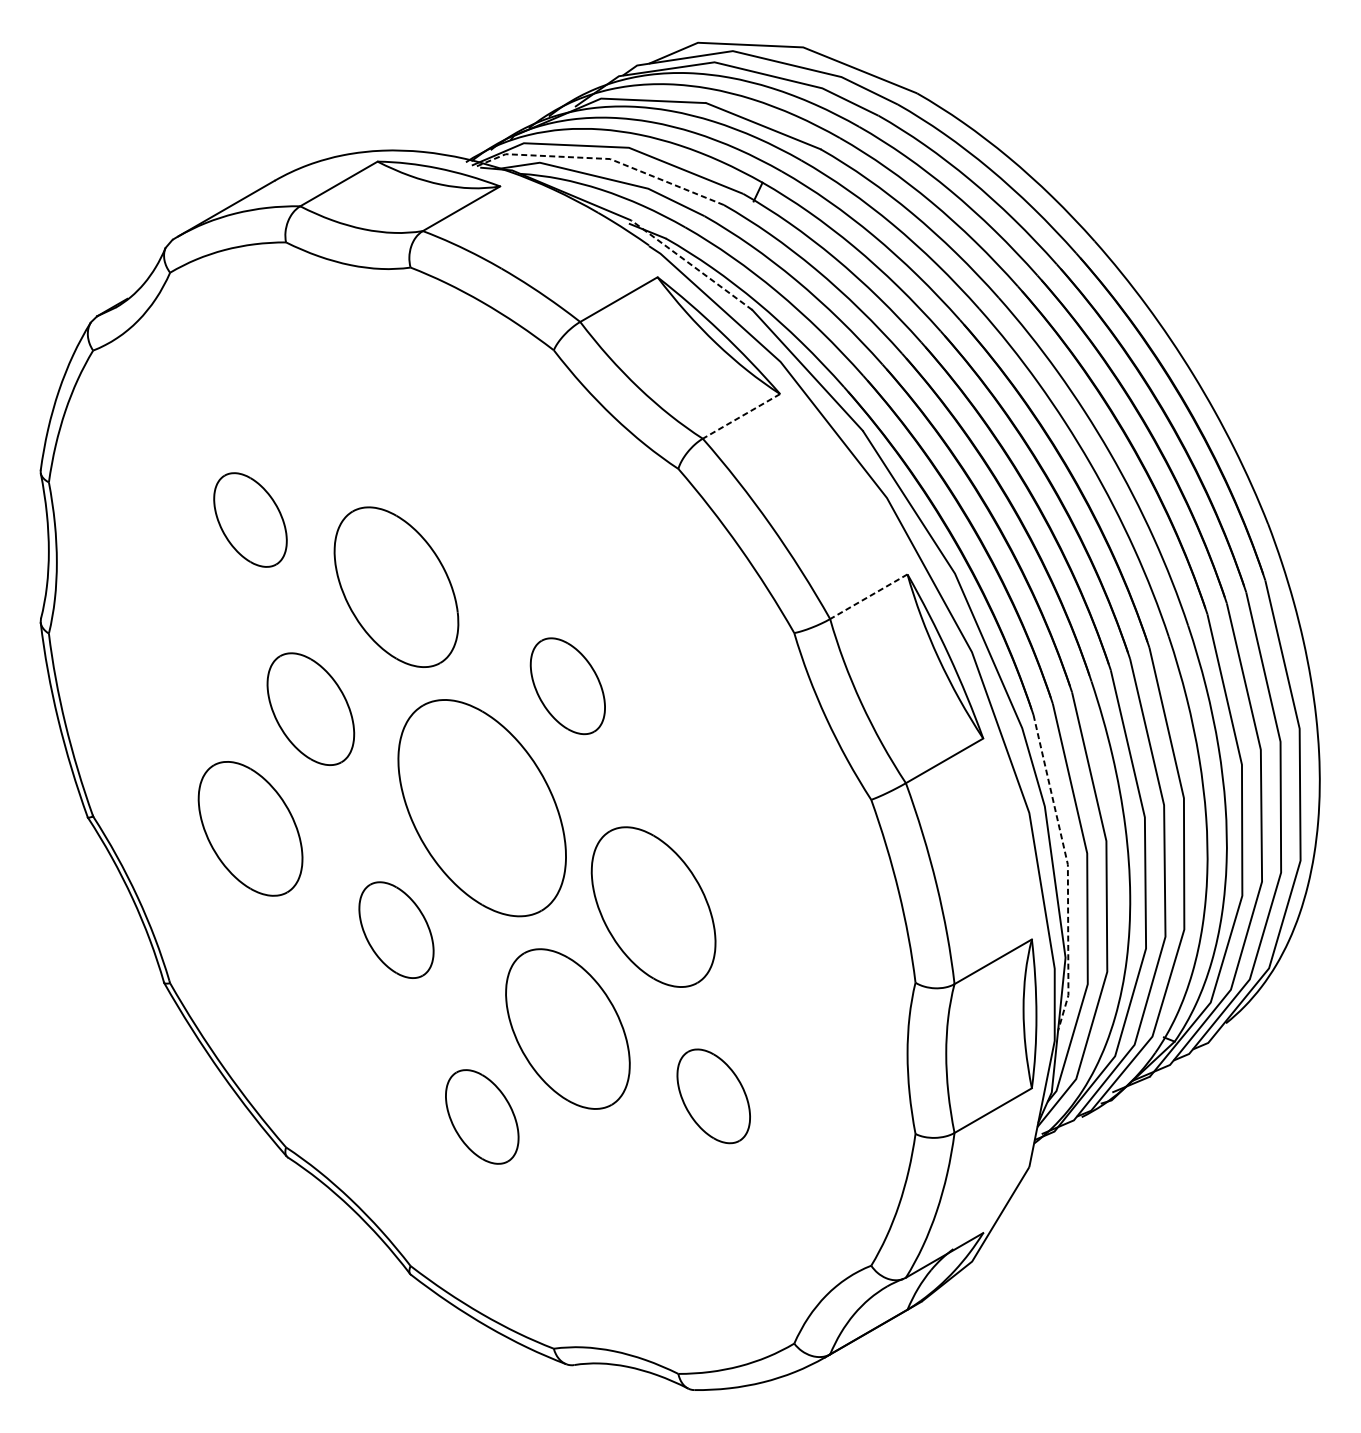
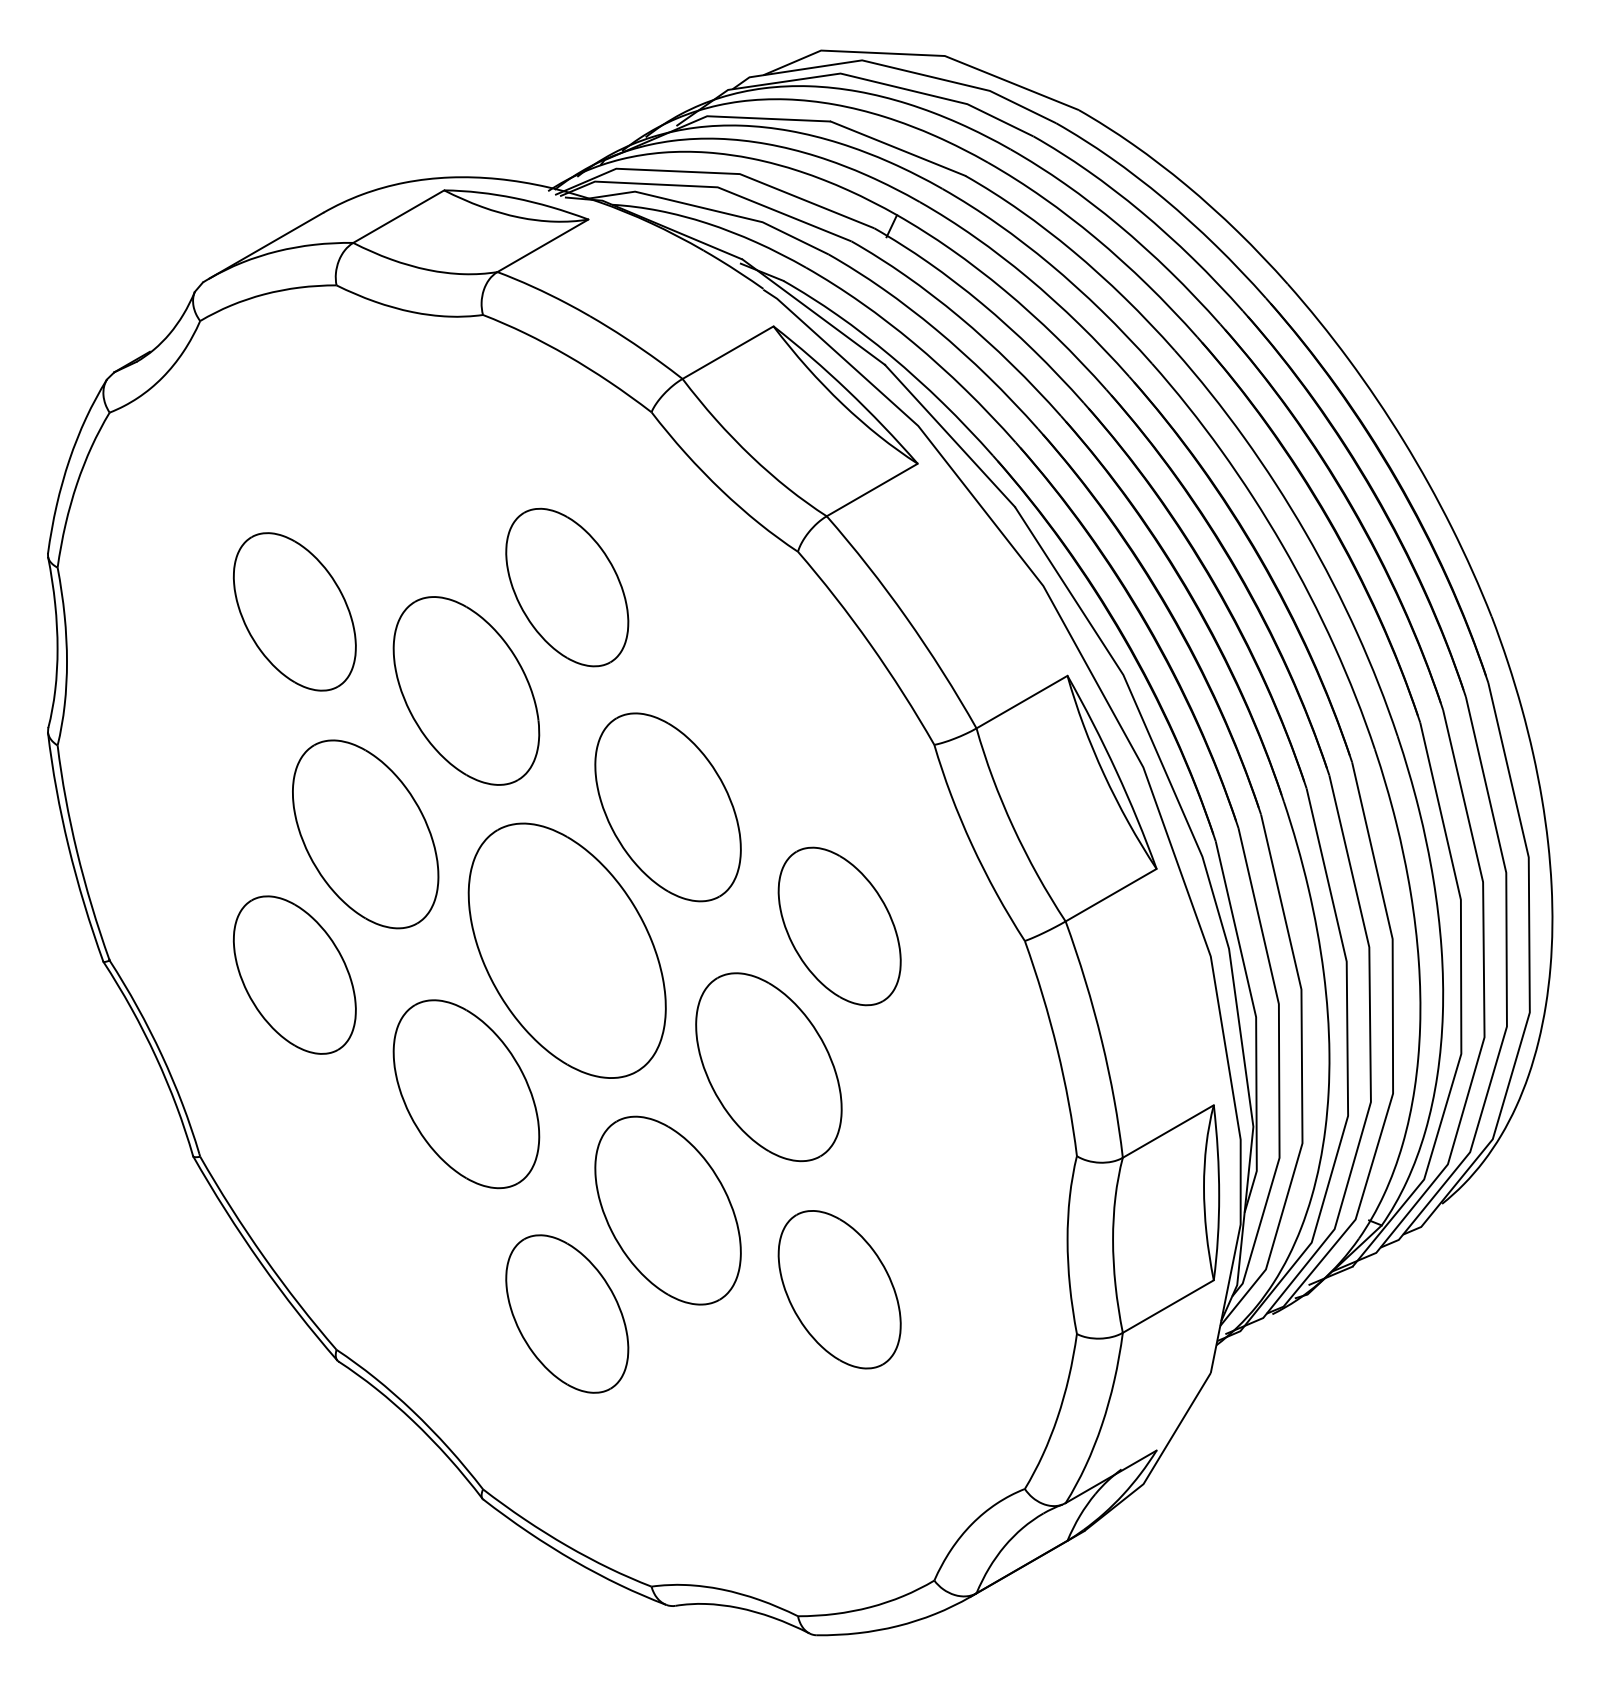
line: (603, 158) -> (709, 186), dashed -> solid
line: (691, 265) -> (813, 312), dashed -> solid
line: (741, 416) -> (872, 490), dashed -> solid
part: (482, 499) -> (567, 587), added
part: (250, 519) -> (294, 611), size x1.43
line: (869, 597) -> (1022, 702), dashed -> solid
part: (567, 686) -> (667, 807), size x1.67
part: (310, 709) -> (365, 834), size x1.43
part: (713, 787) -> (839, 926), added
line: (1068, 872) -> (1256, 1026), dashed -> solid
part: (396, 930) -> (466, 1094), size x1.67
part: (713, 1096) -> (839, 1289), size x1.43
part: (482, 1116) -> (567, 1313), size x1.43

